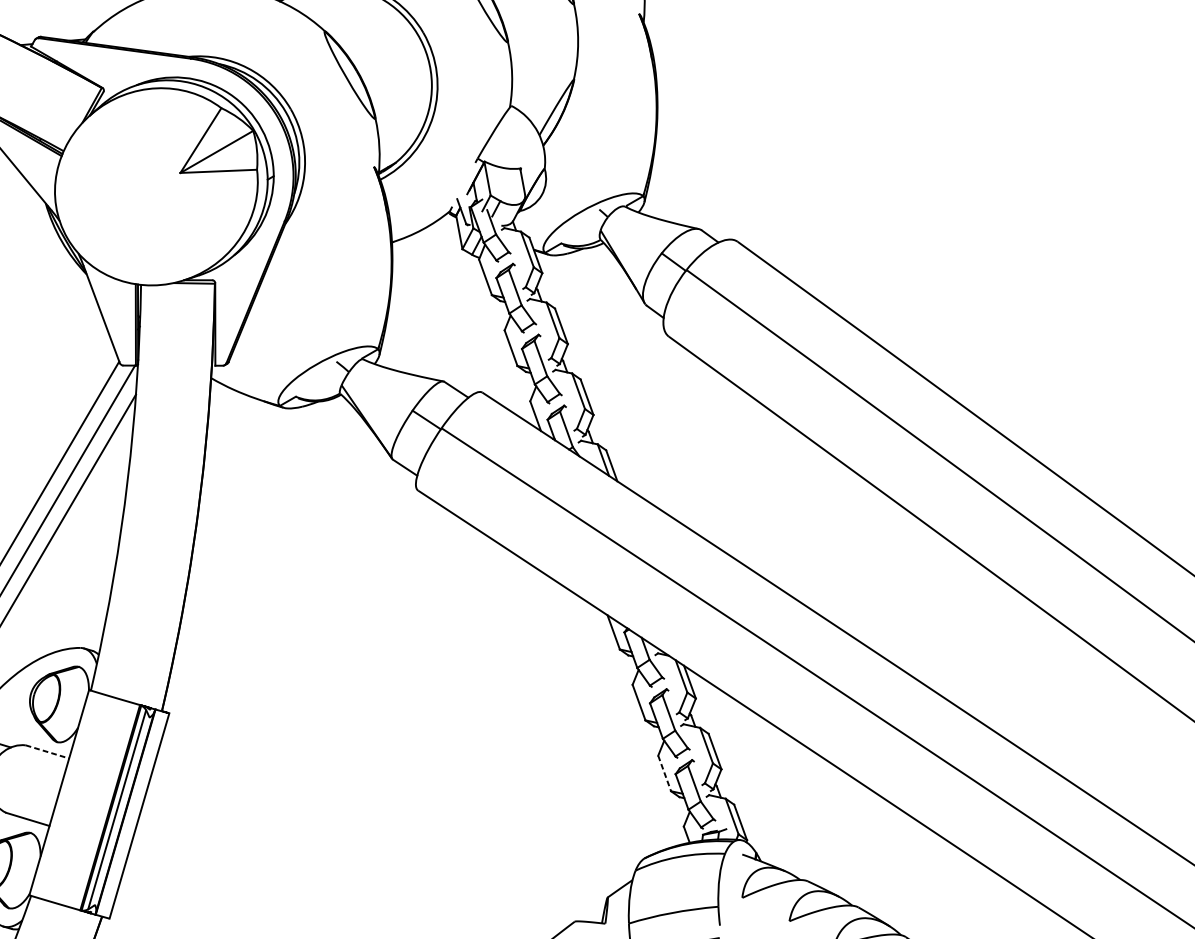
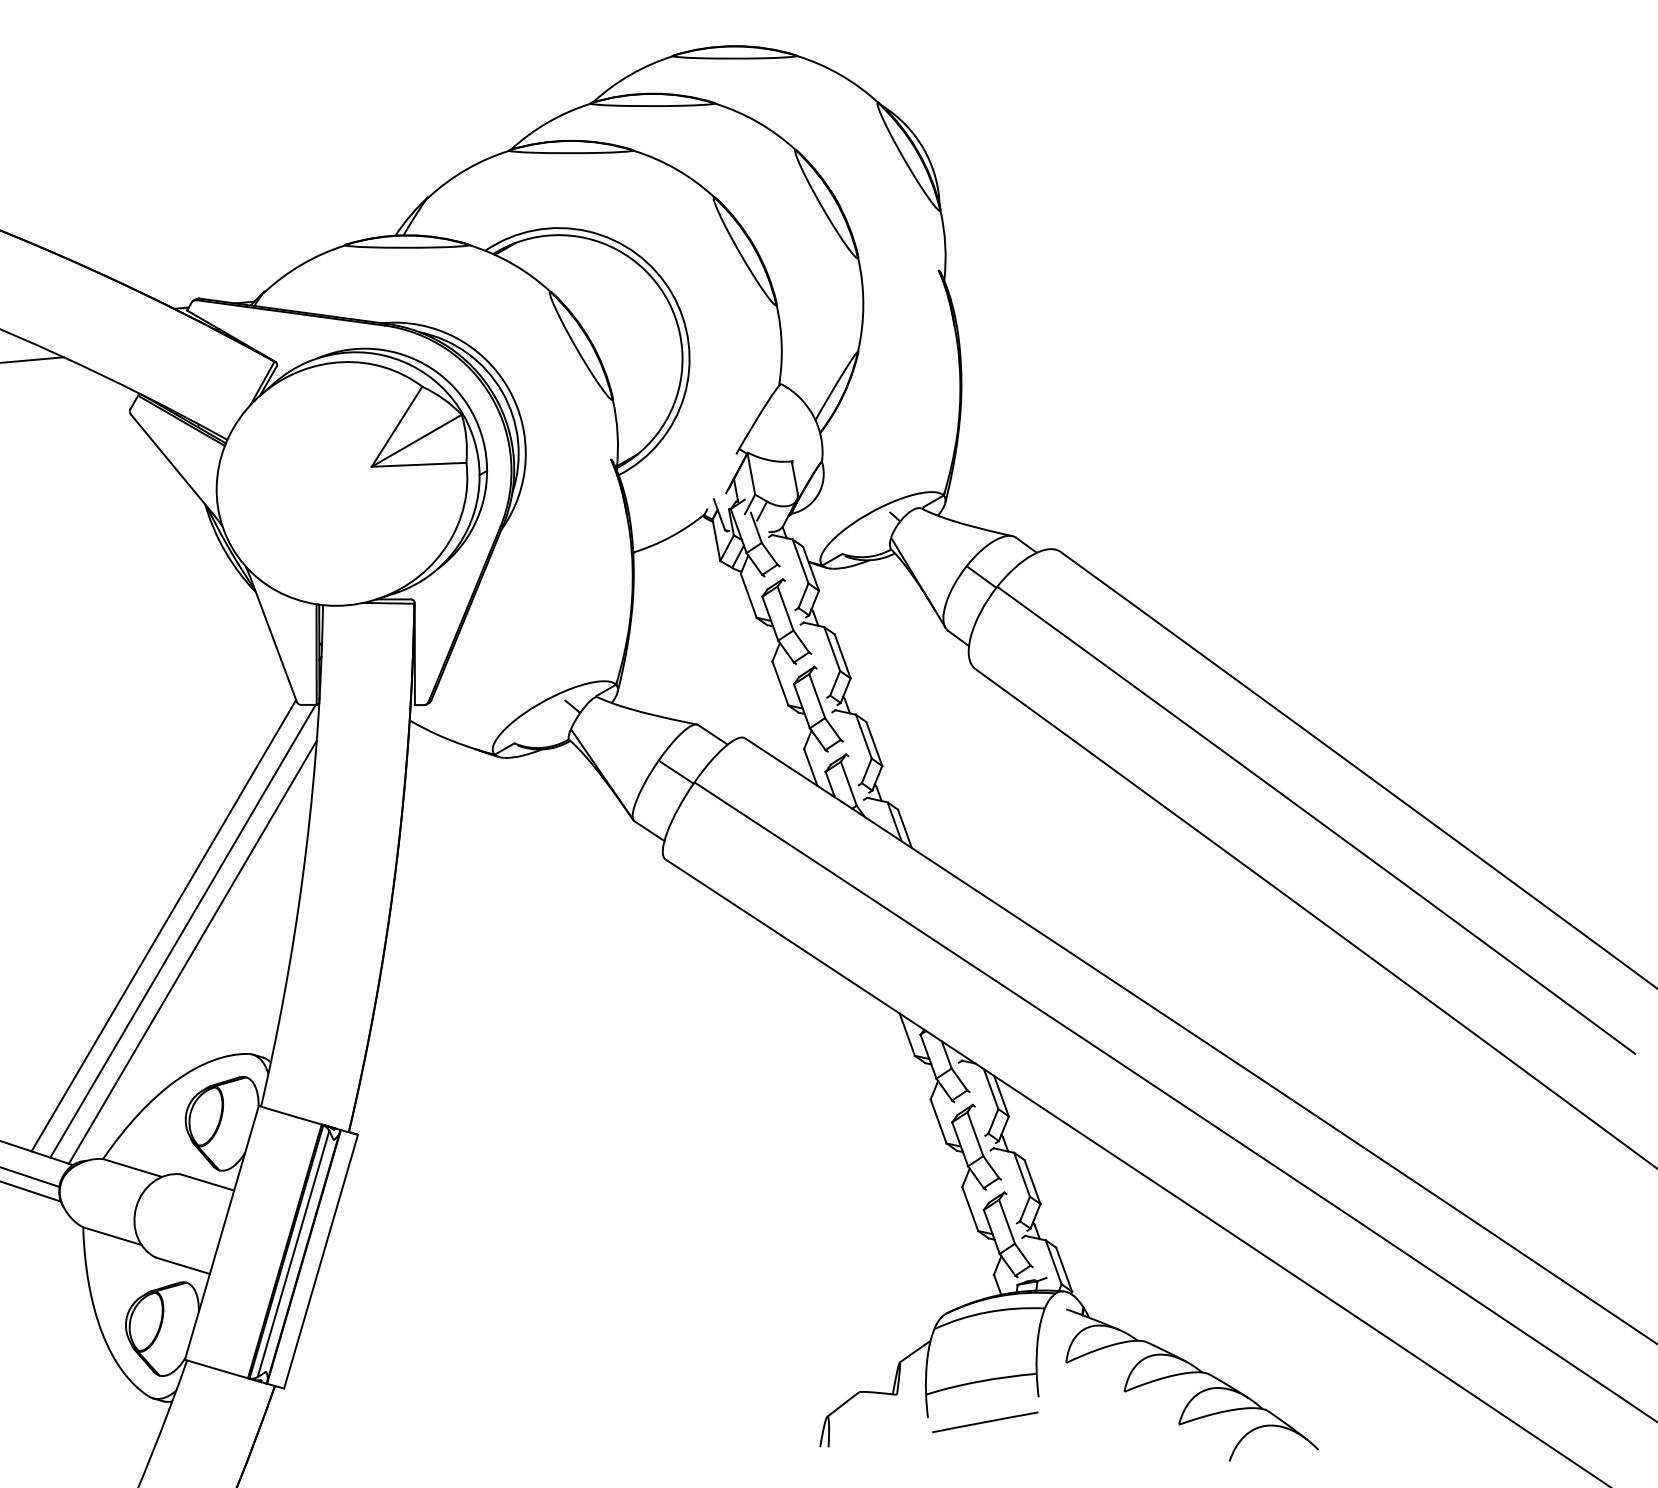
line: (47, 751) -> (207, 1182), dashed -> solid
line: (664, 773) -> (970, 1209), dashed -> solid

